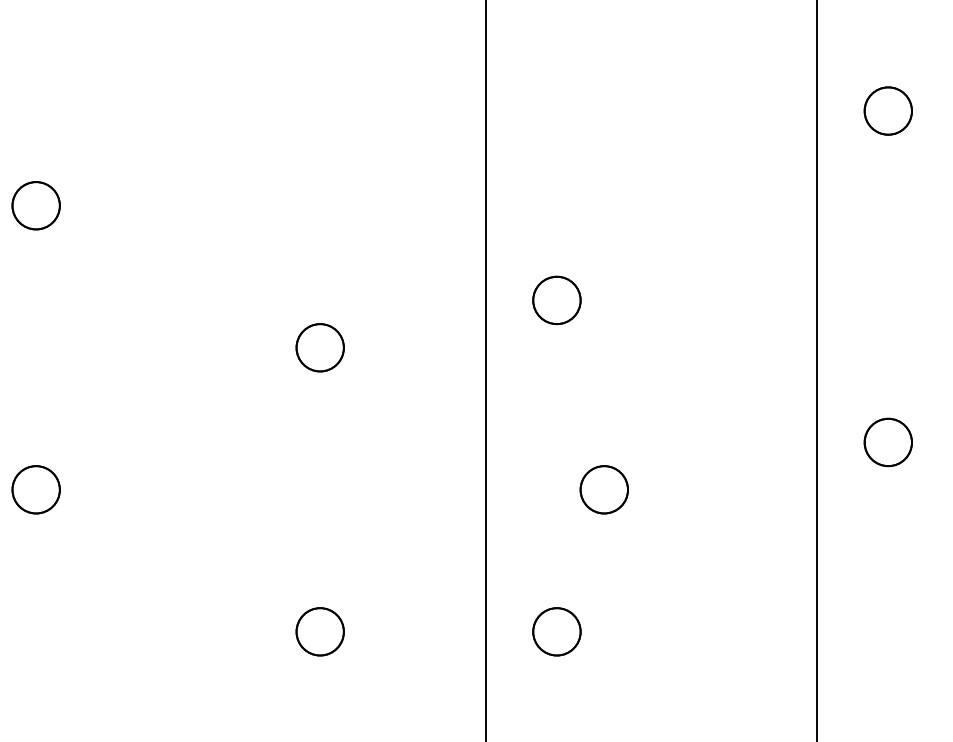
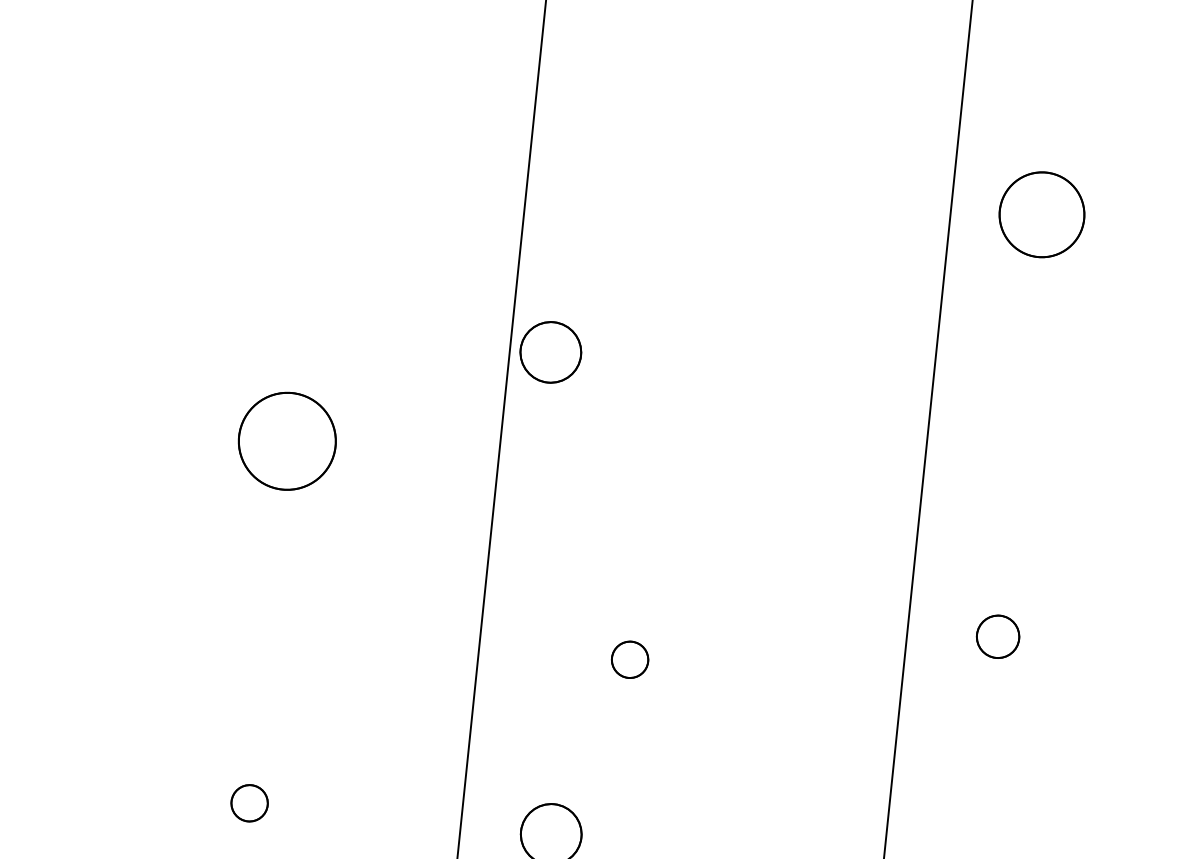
part: (887, 110) -> (1040, 213), size x1.4
part: (556, 300) -> (550, 352), moved
part: (319, 347) -> (286, 441), size x1.6
part: (887, 442) -> (997, 636), size x0.7
part: (603, 489) -> (629, 659), size x0.6
part: (319, 631) -> (248, 802), size x0.6

